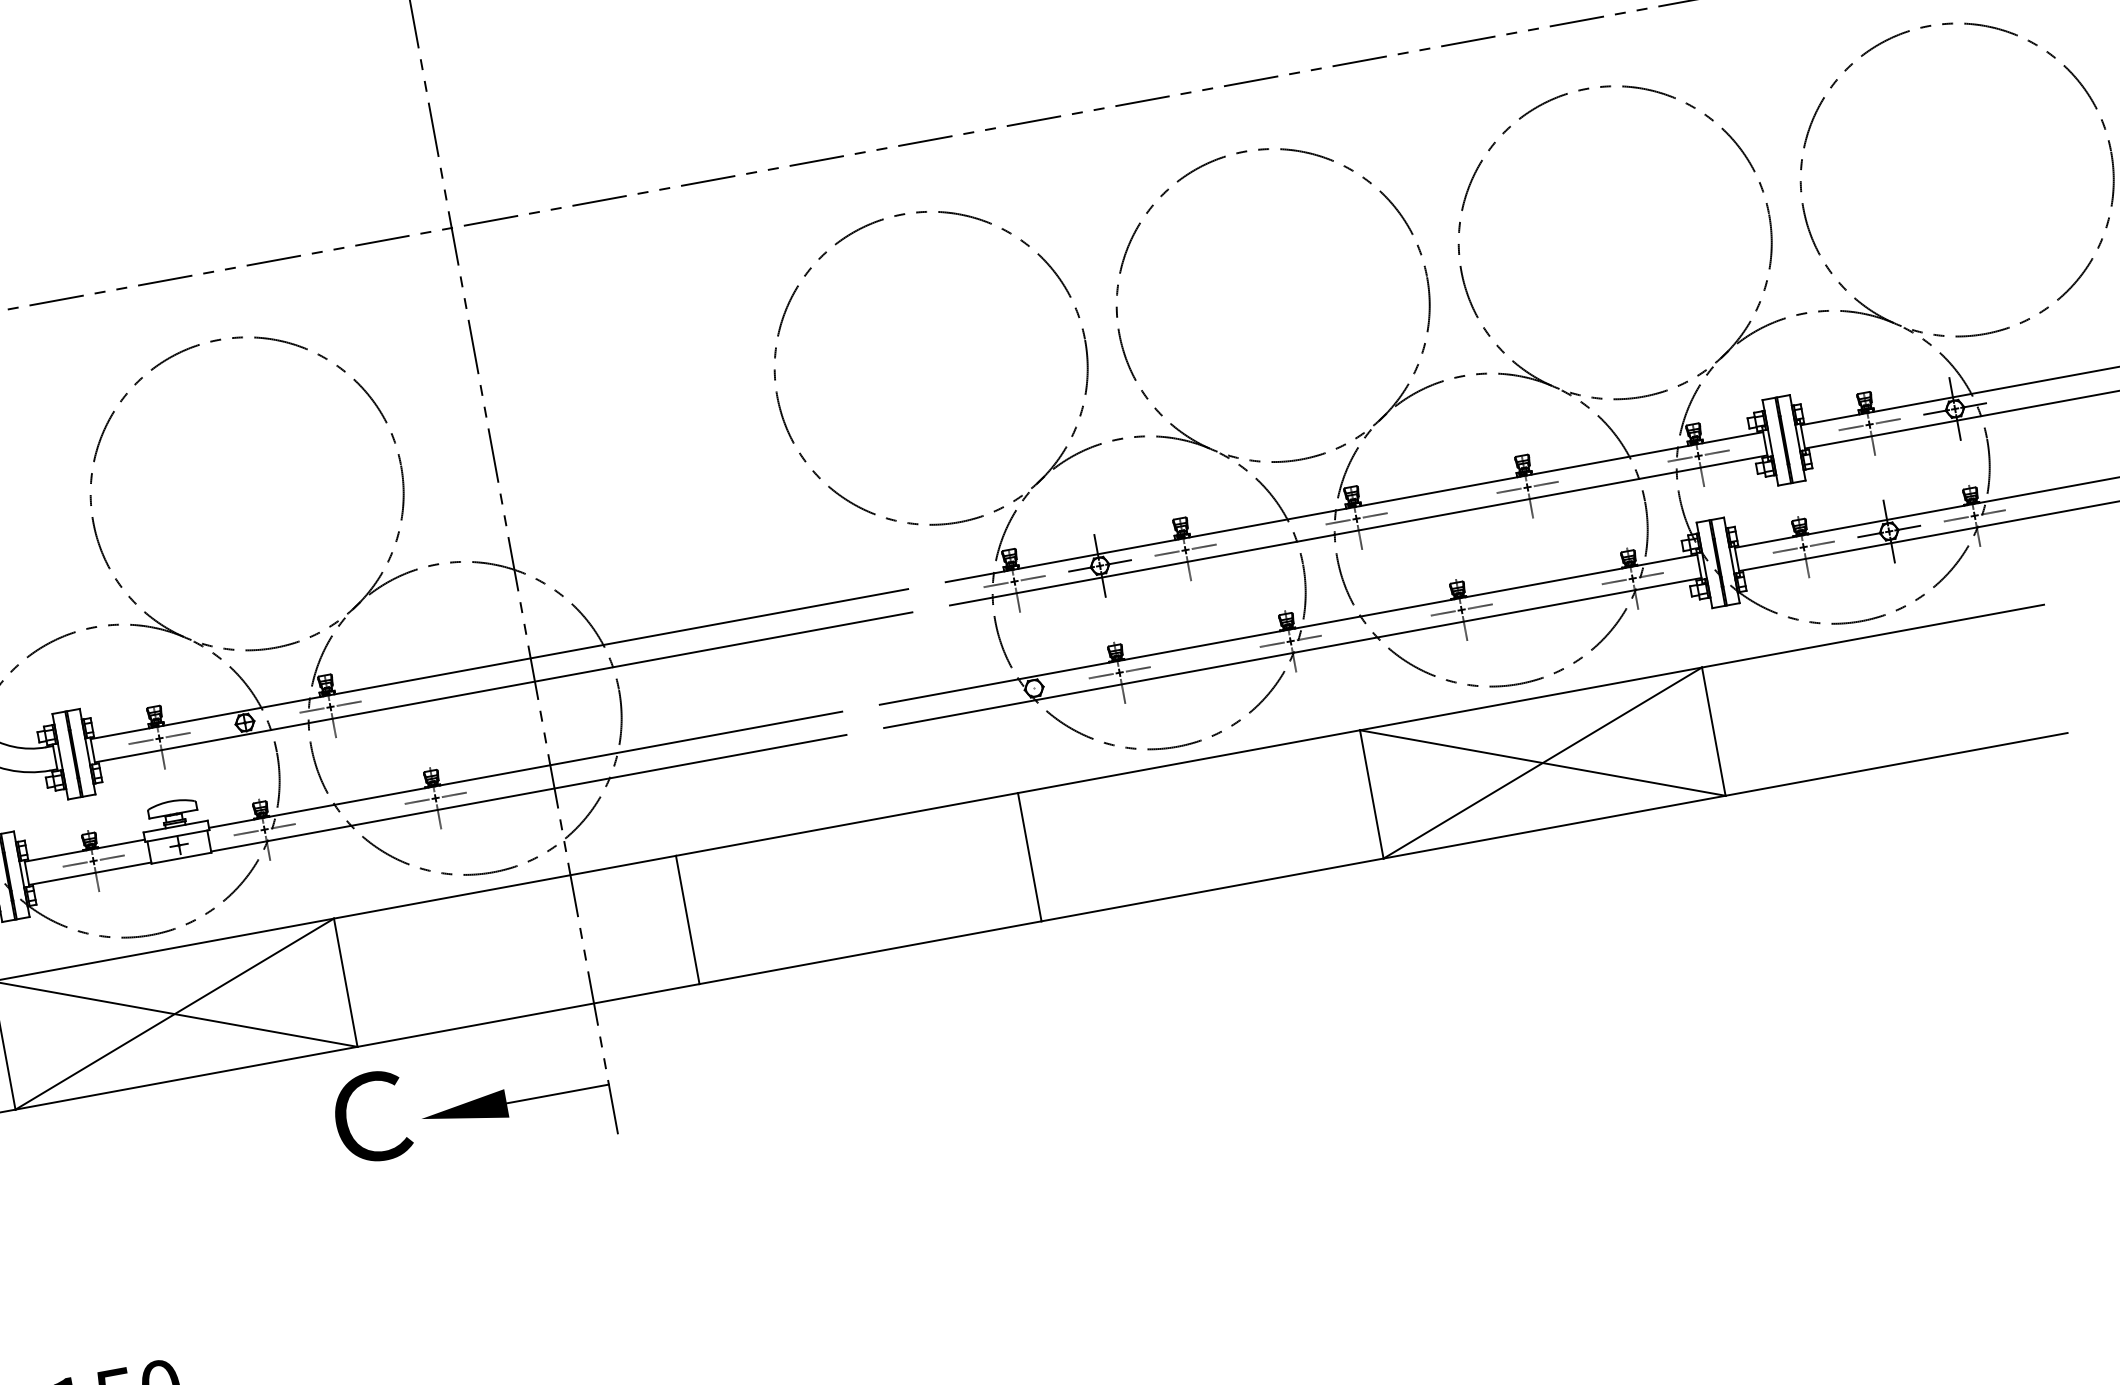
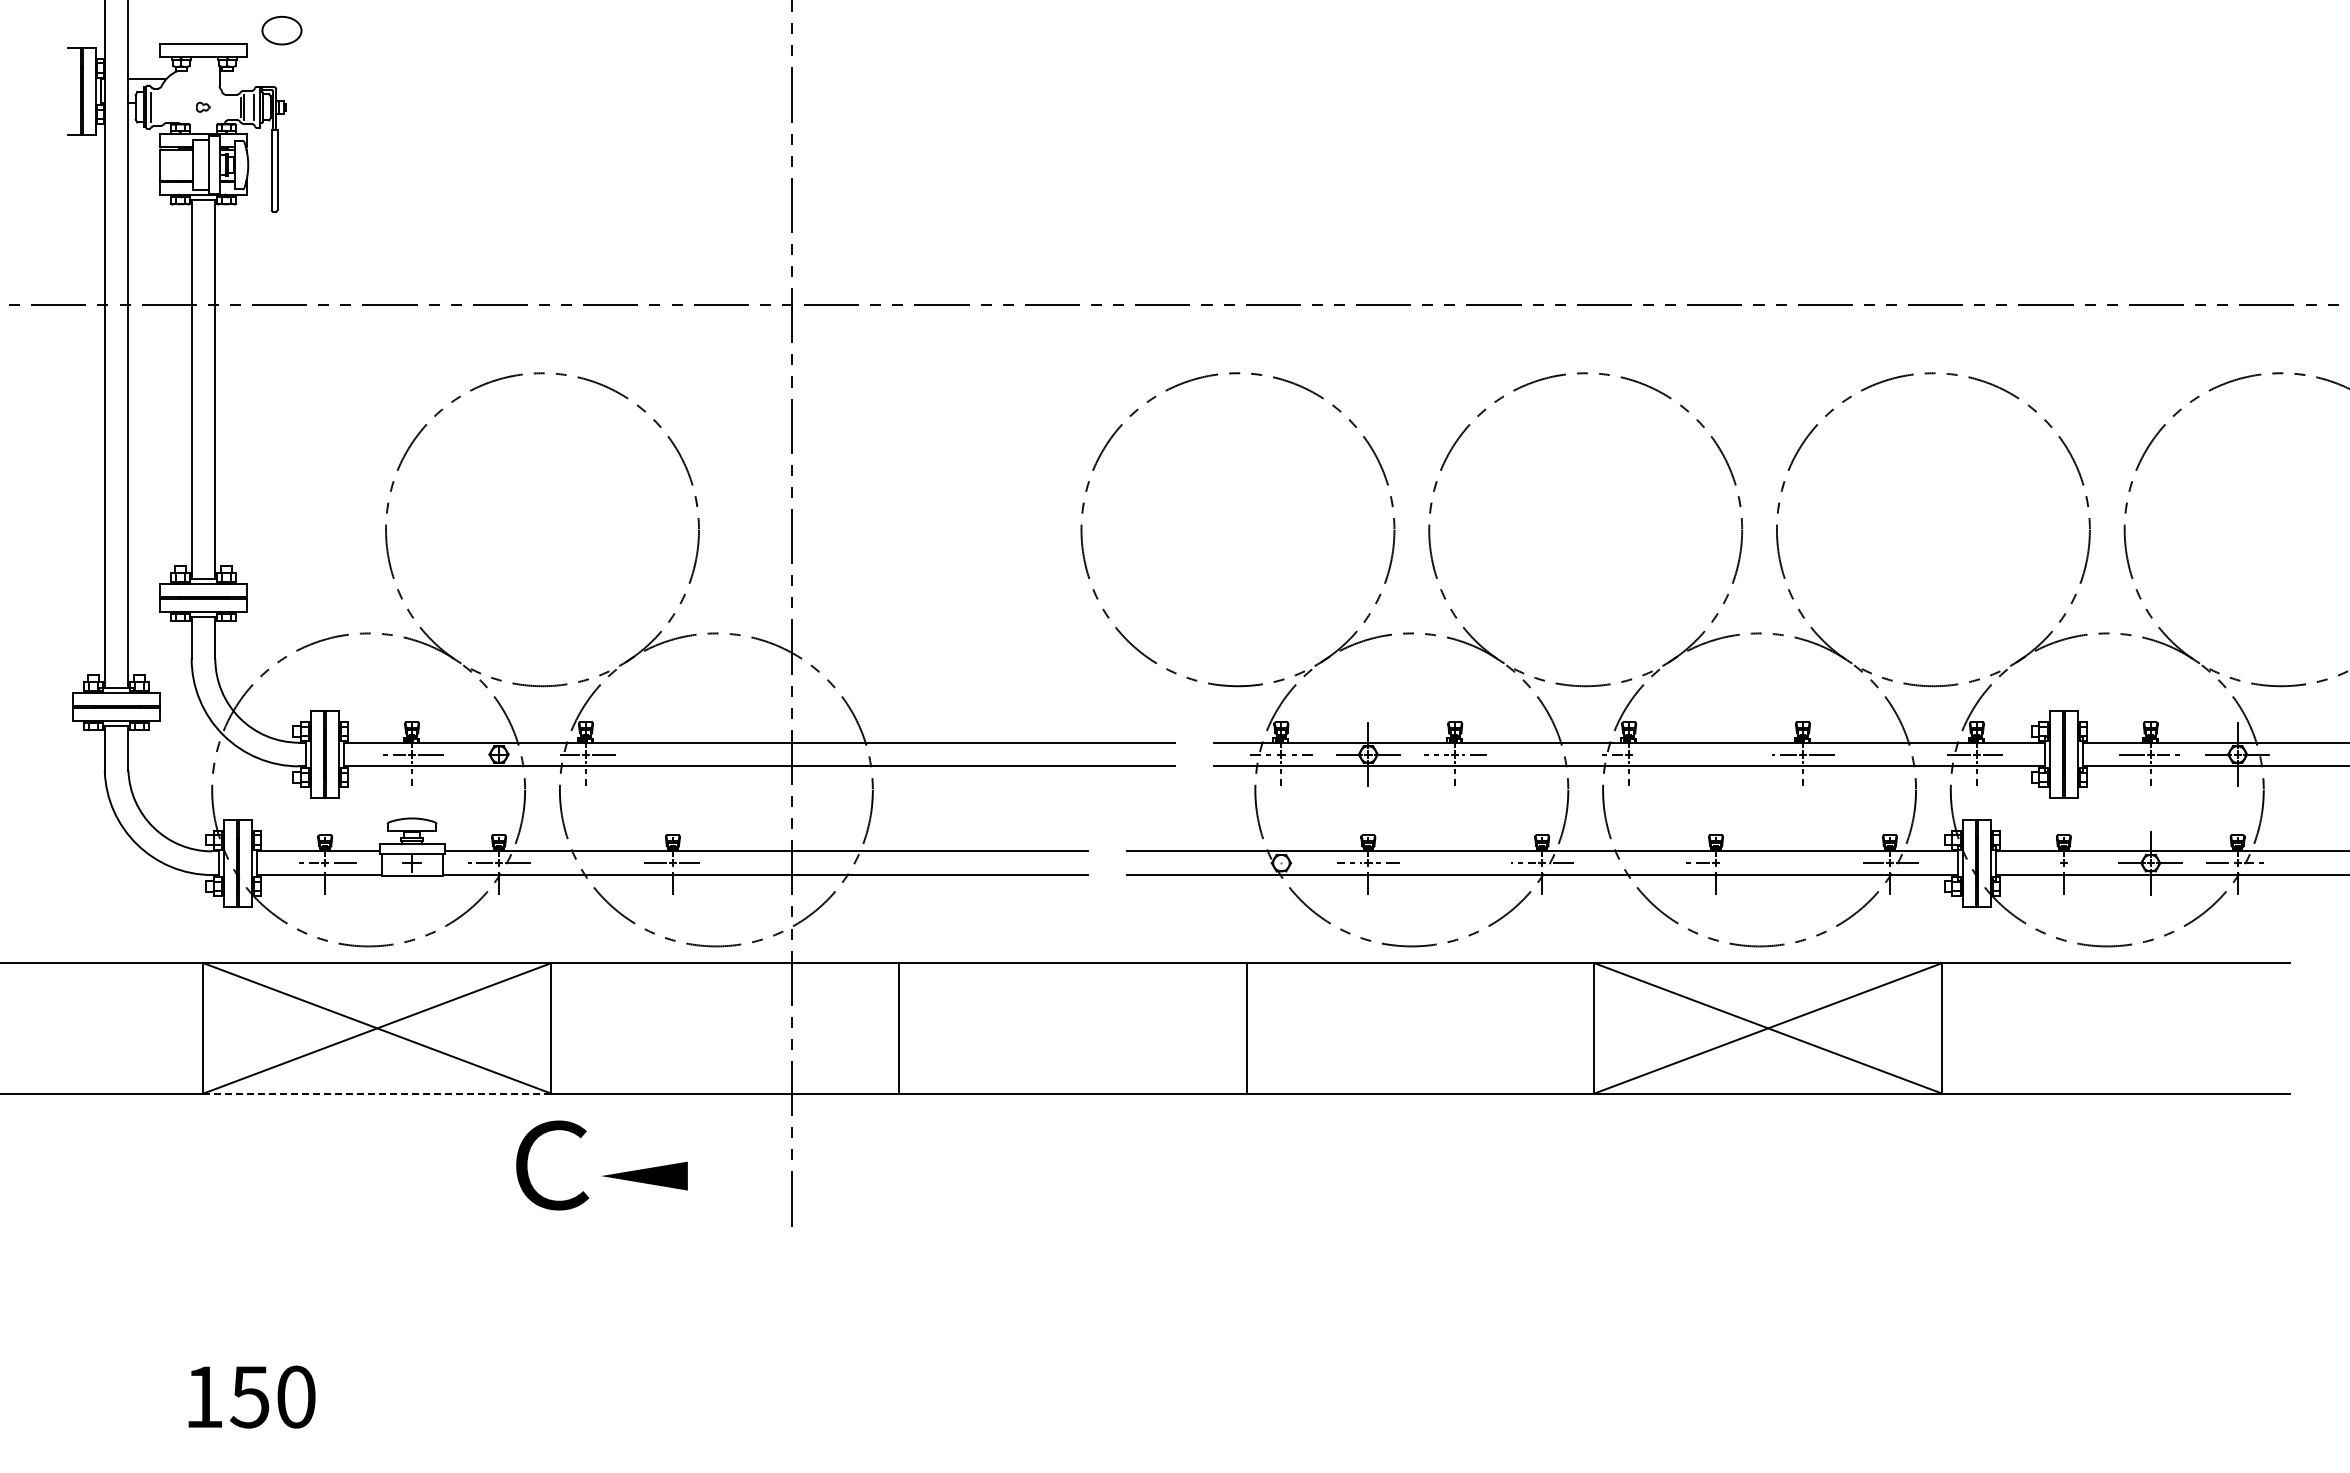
line: (1374, 515) -> (1647, 754), removed
line: (1822, 544) -> (2082, 863), removed
line: (1784, 550) -> (2044, 863), removed
line: (1479, 606) -> (1734, 863), removed
line: (186, 1078) -> (377, 1093), solid -> dashed
line: (557, 1094) -> (739, 1176), removed

